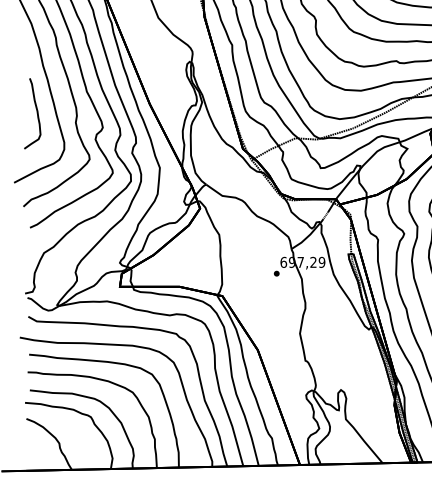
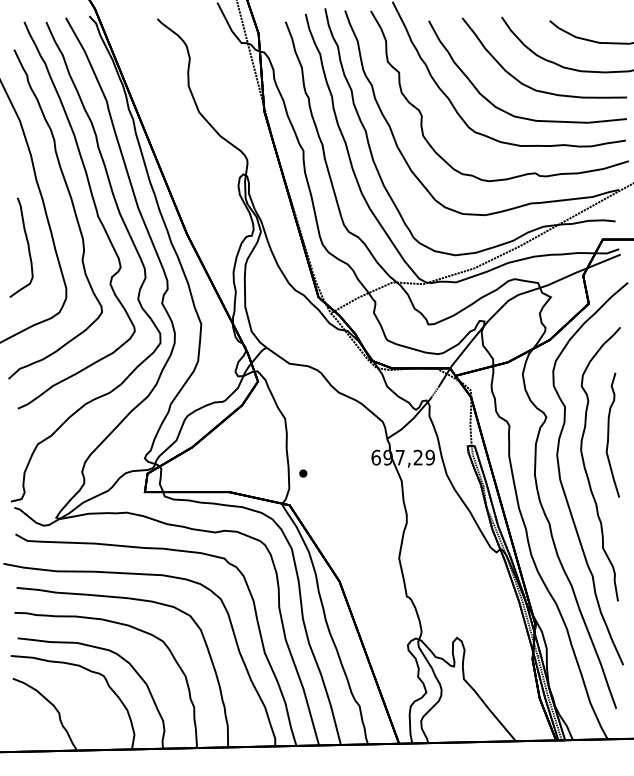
part: (276, 273) -> (303, 473), moved

